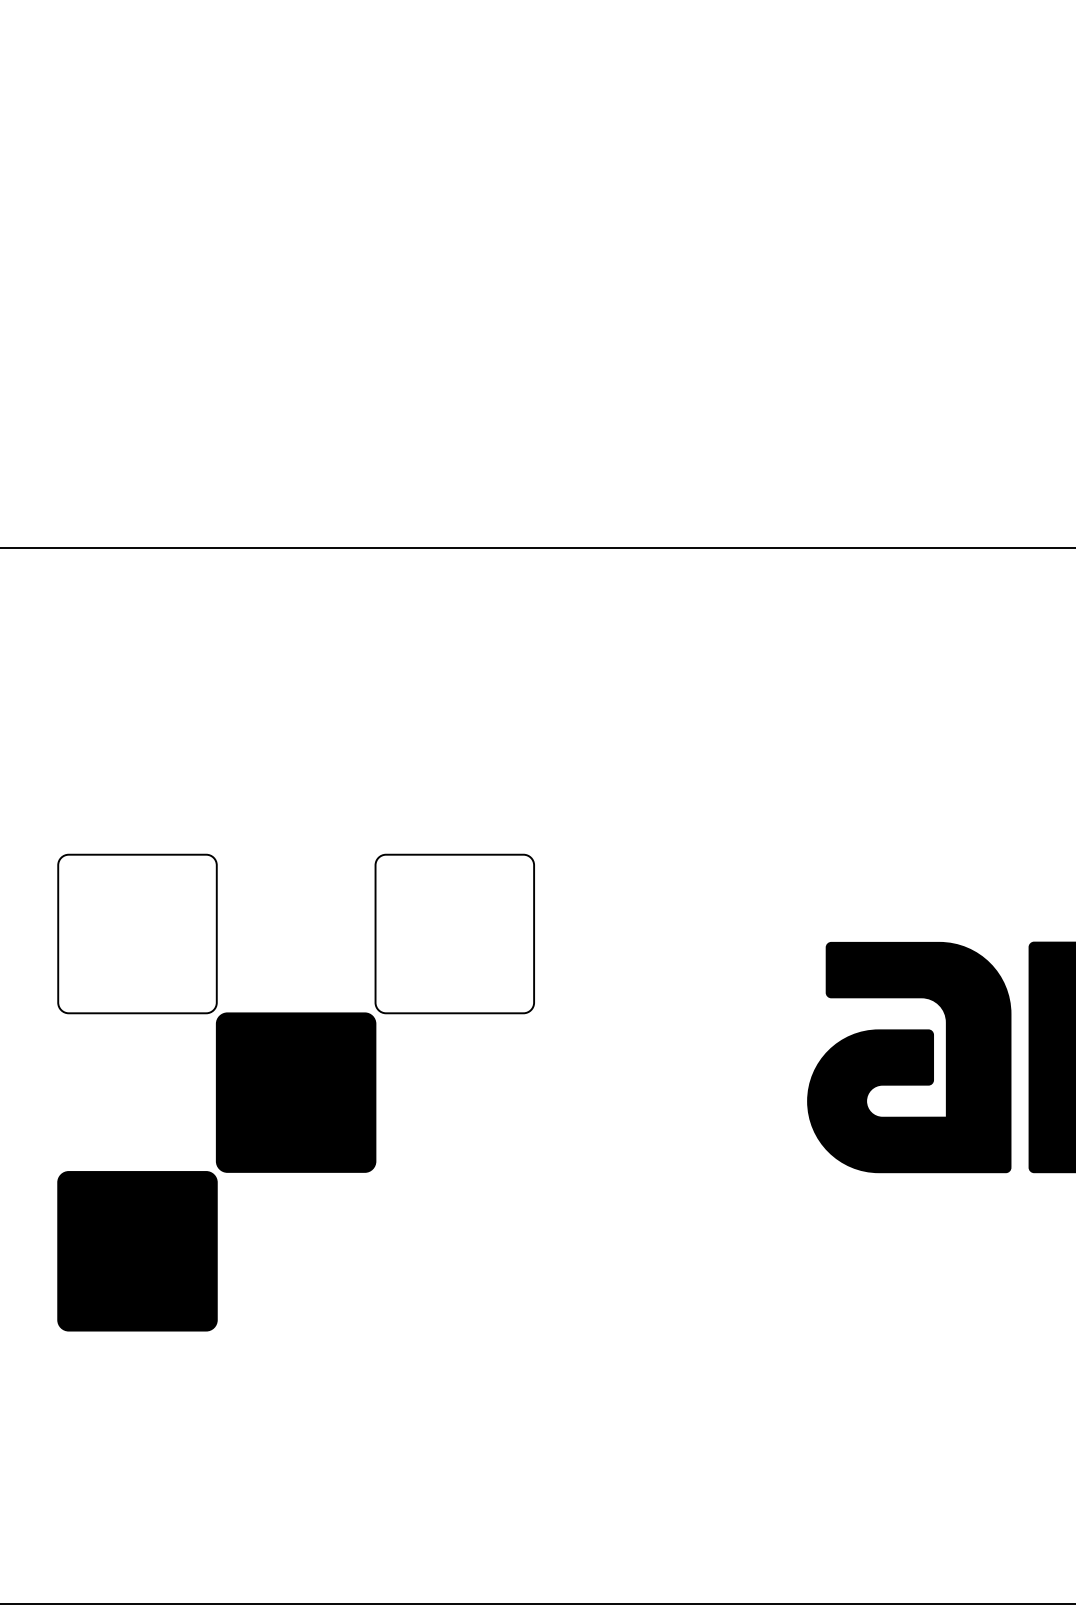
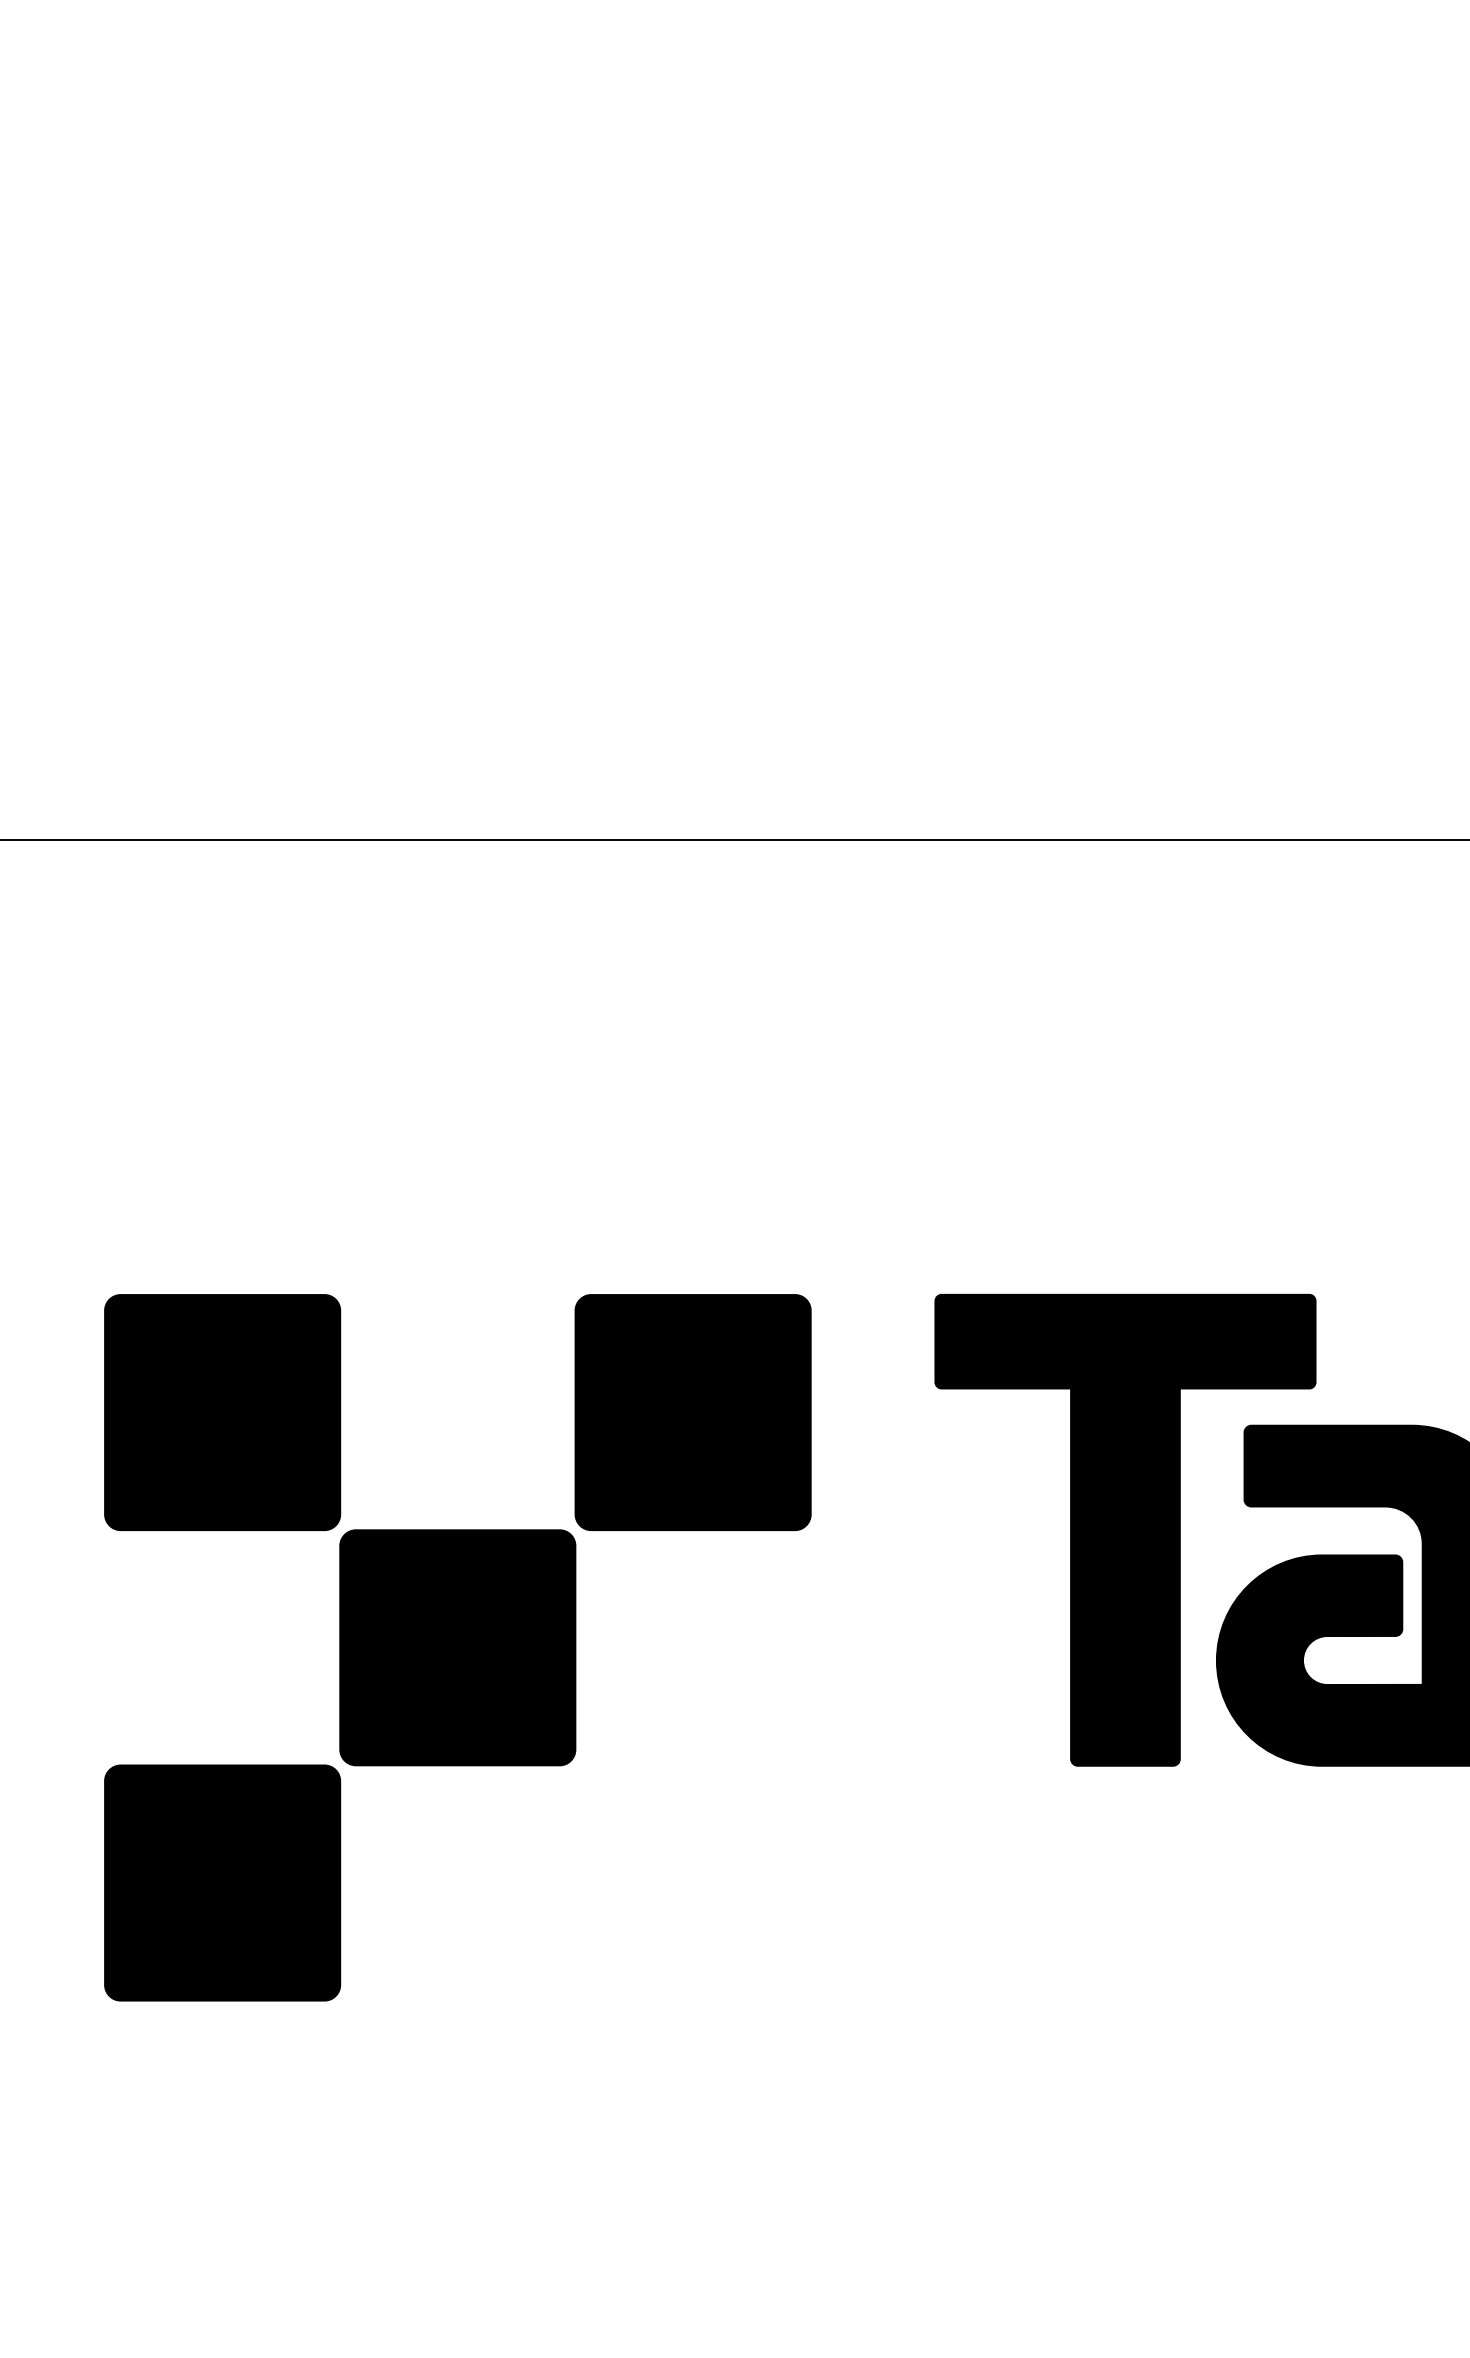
fill: (137, 933) -> (222, 1411), added
fill: (454, 933) -> (692, 1411), added
part: (746, 1013) -> (1125, 1530), added

